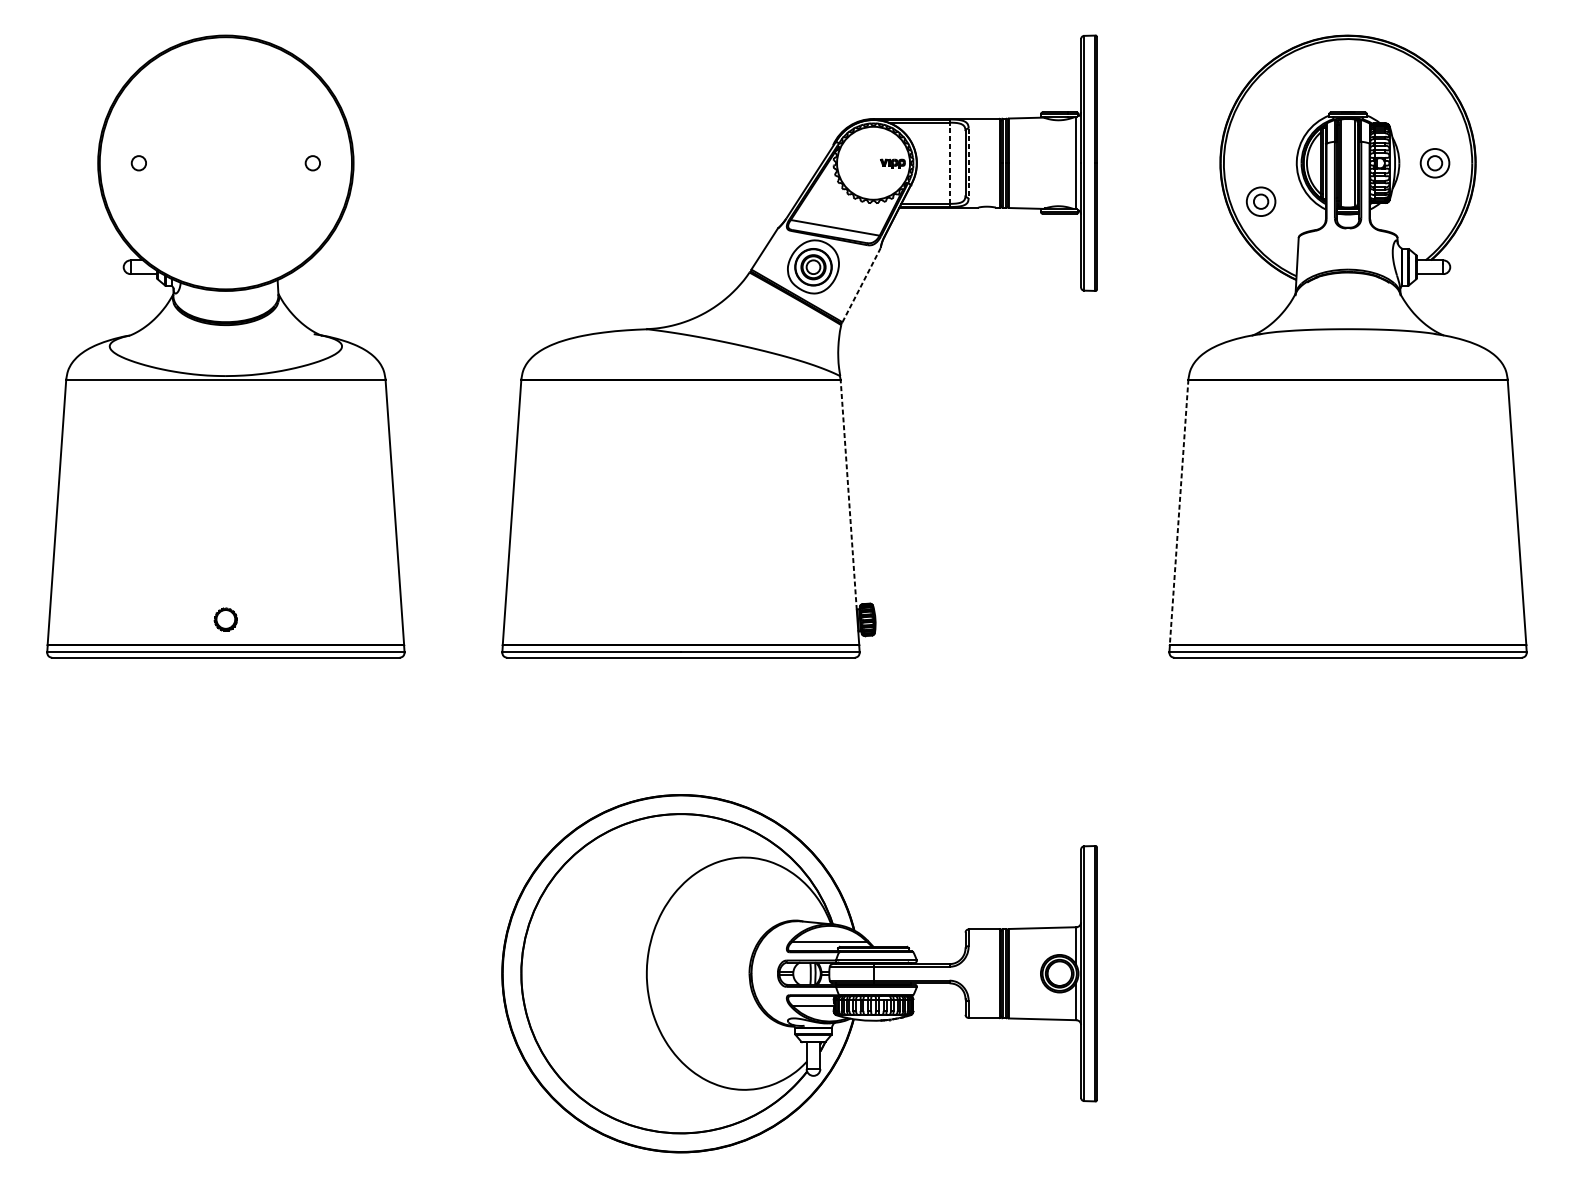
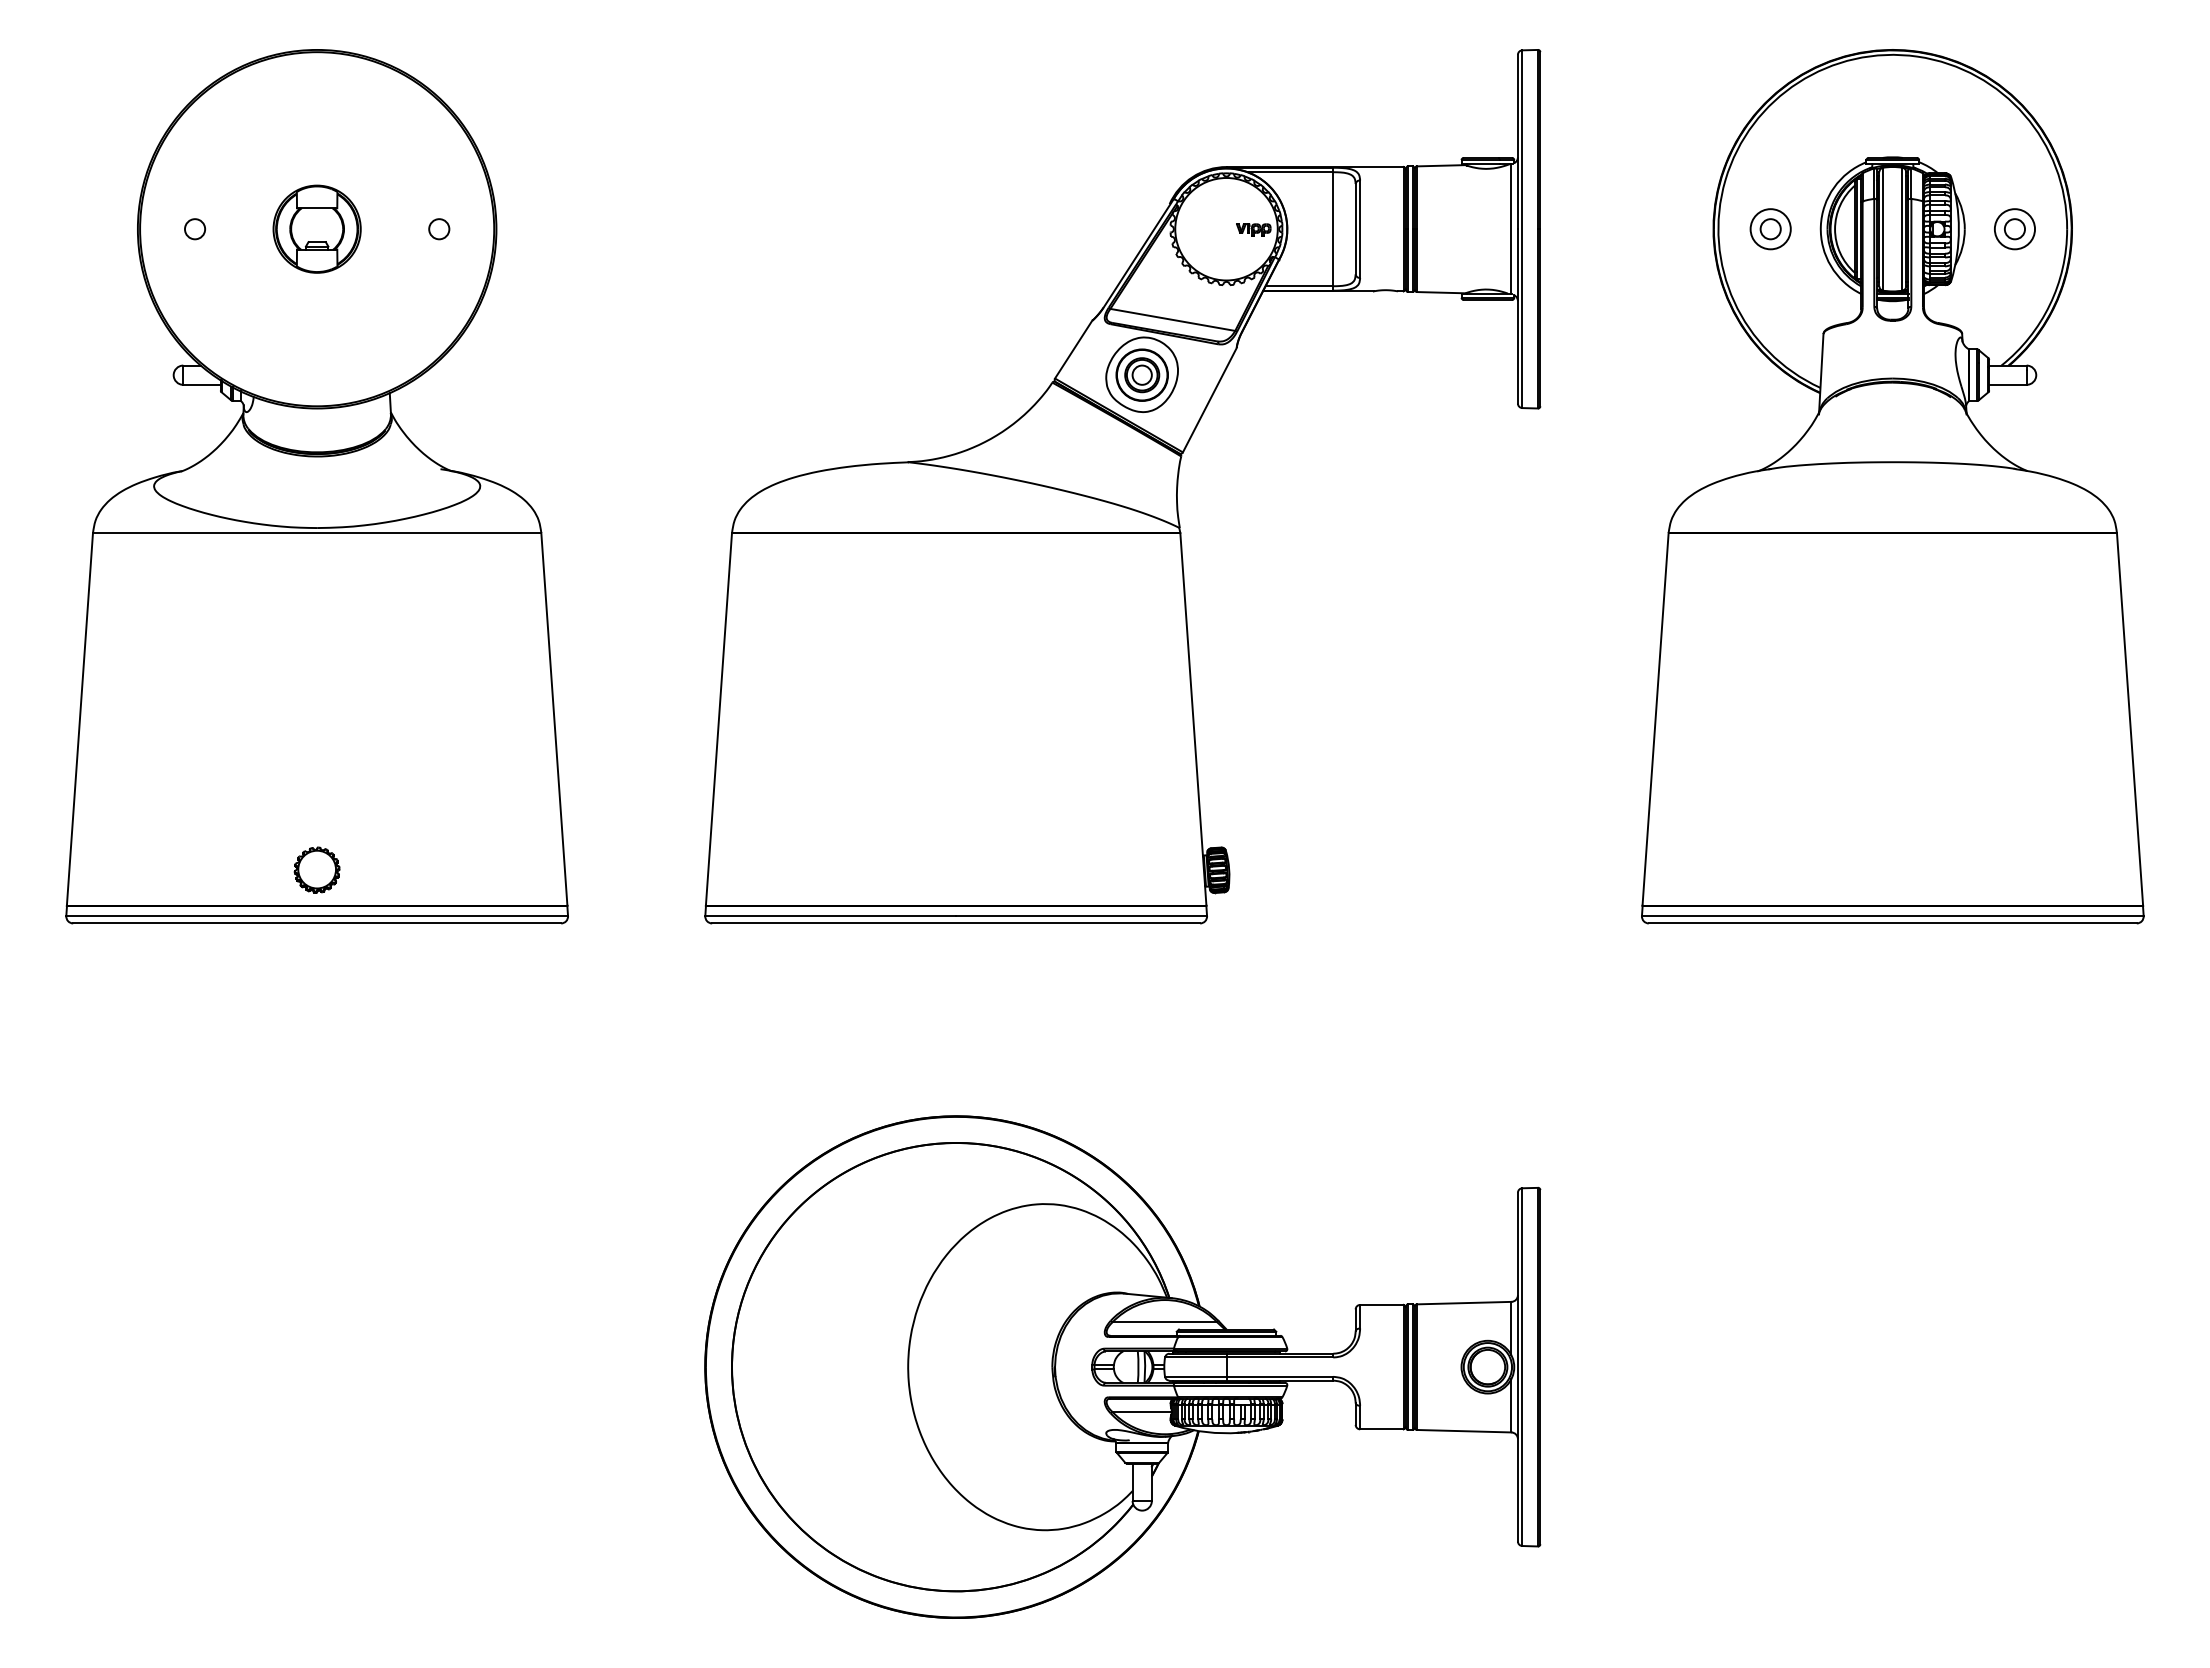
part: (225, 162) -> (316, 228), added
line: (949, 162) -> (1333, 228), dashed -> solid
line: (968, 163) -> (1360, 229), dashed -> solid
part: (1260, 201) -> (1770, 229), moved
line: (861, 285) -> (1209, 400), dashed -> solid
line: (848, 494) -> (1191, 694), dashed -> solid
line: (1179, 512) -> (1655, 719), dashed -> solid
part: (225, 619) -> (316, 869), size x1.43

